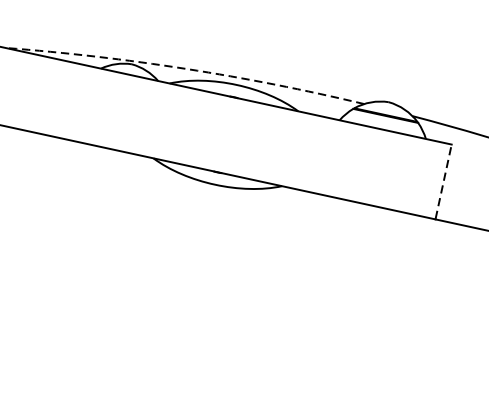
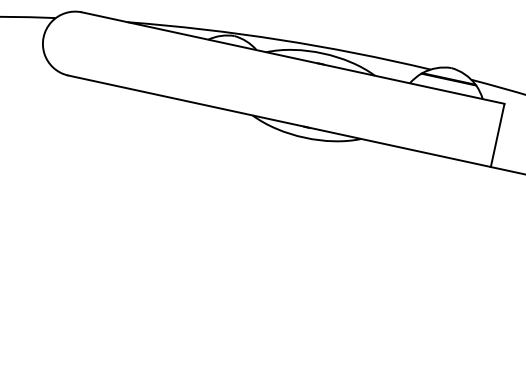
arc: (186, 68) -> (280, 39), dashed -> solid
line: (443, 182) -> (497, 135), dashed -> solid

